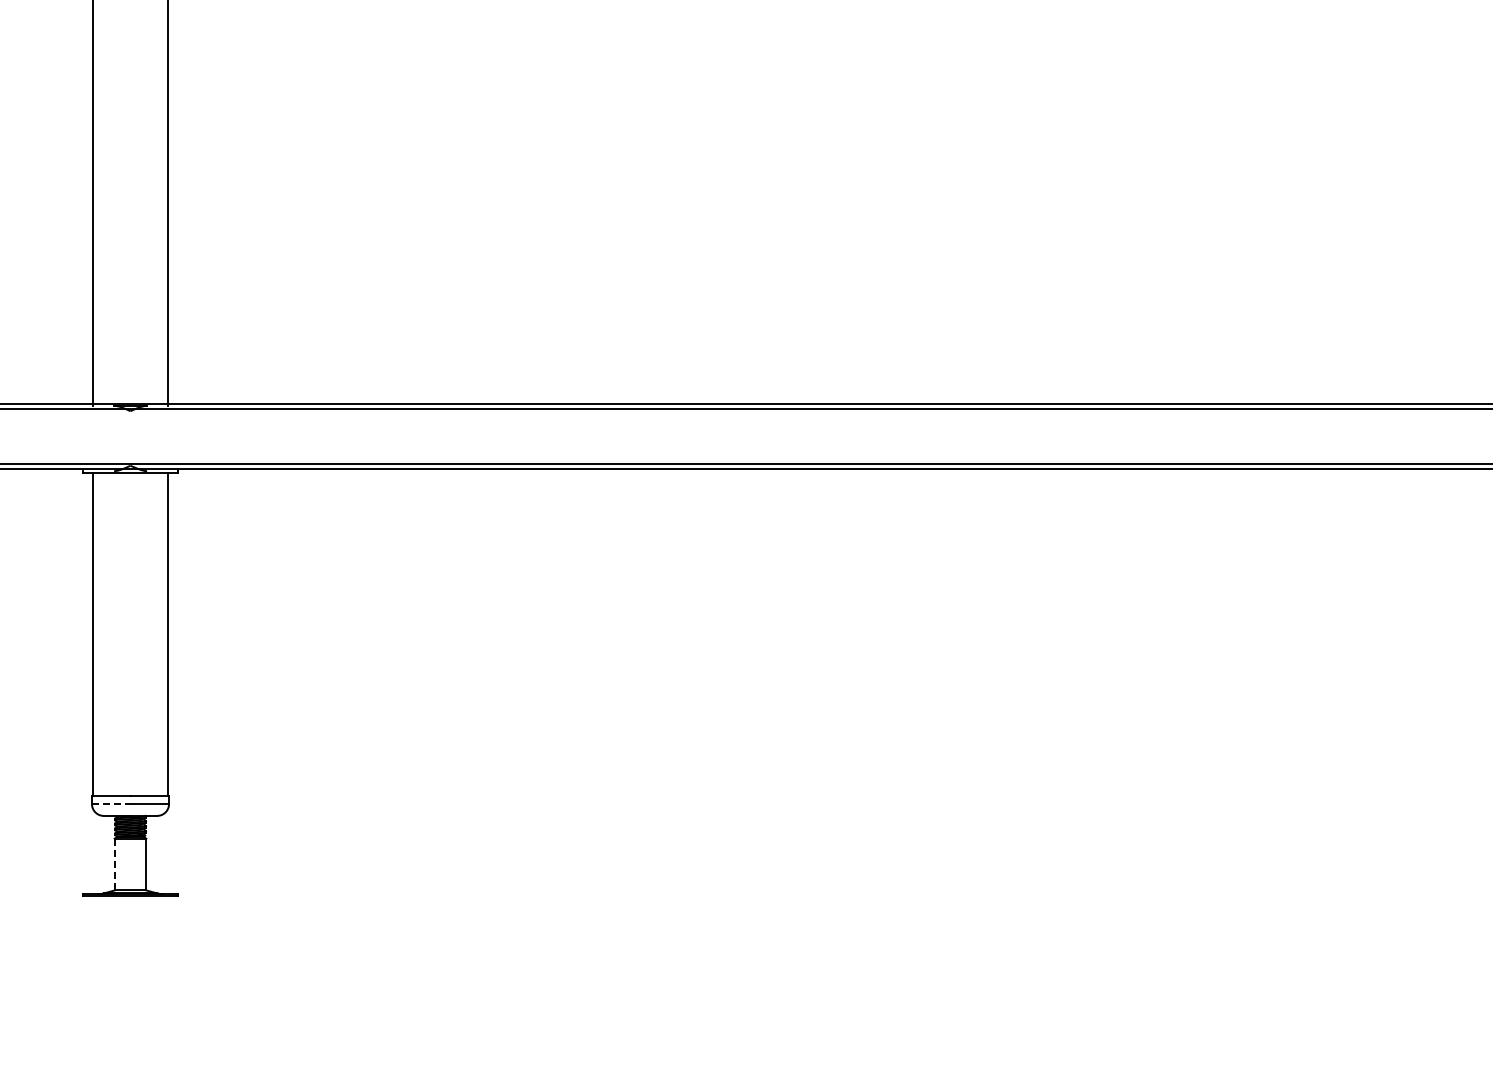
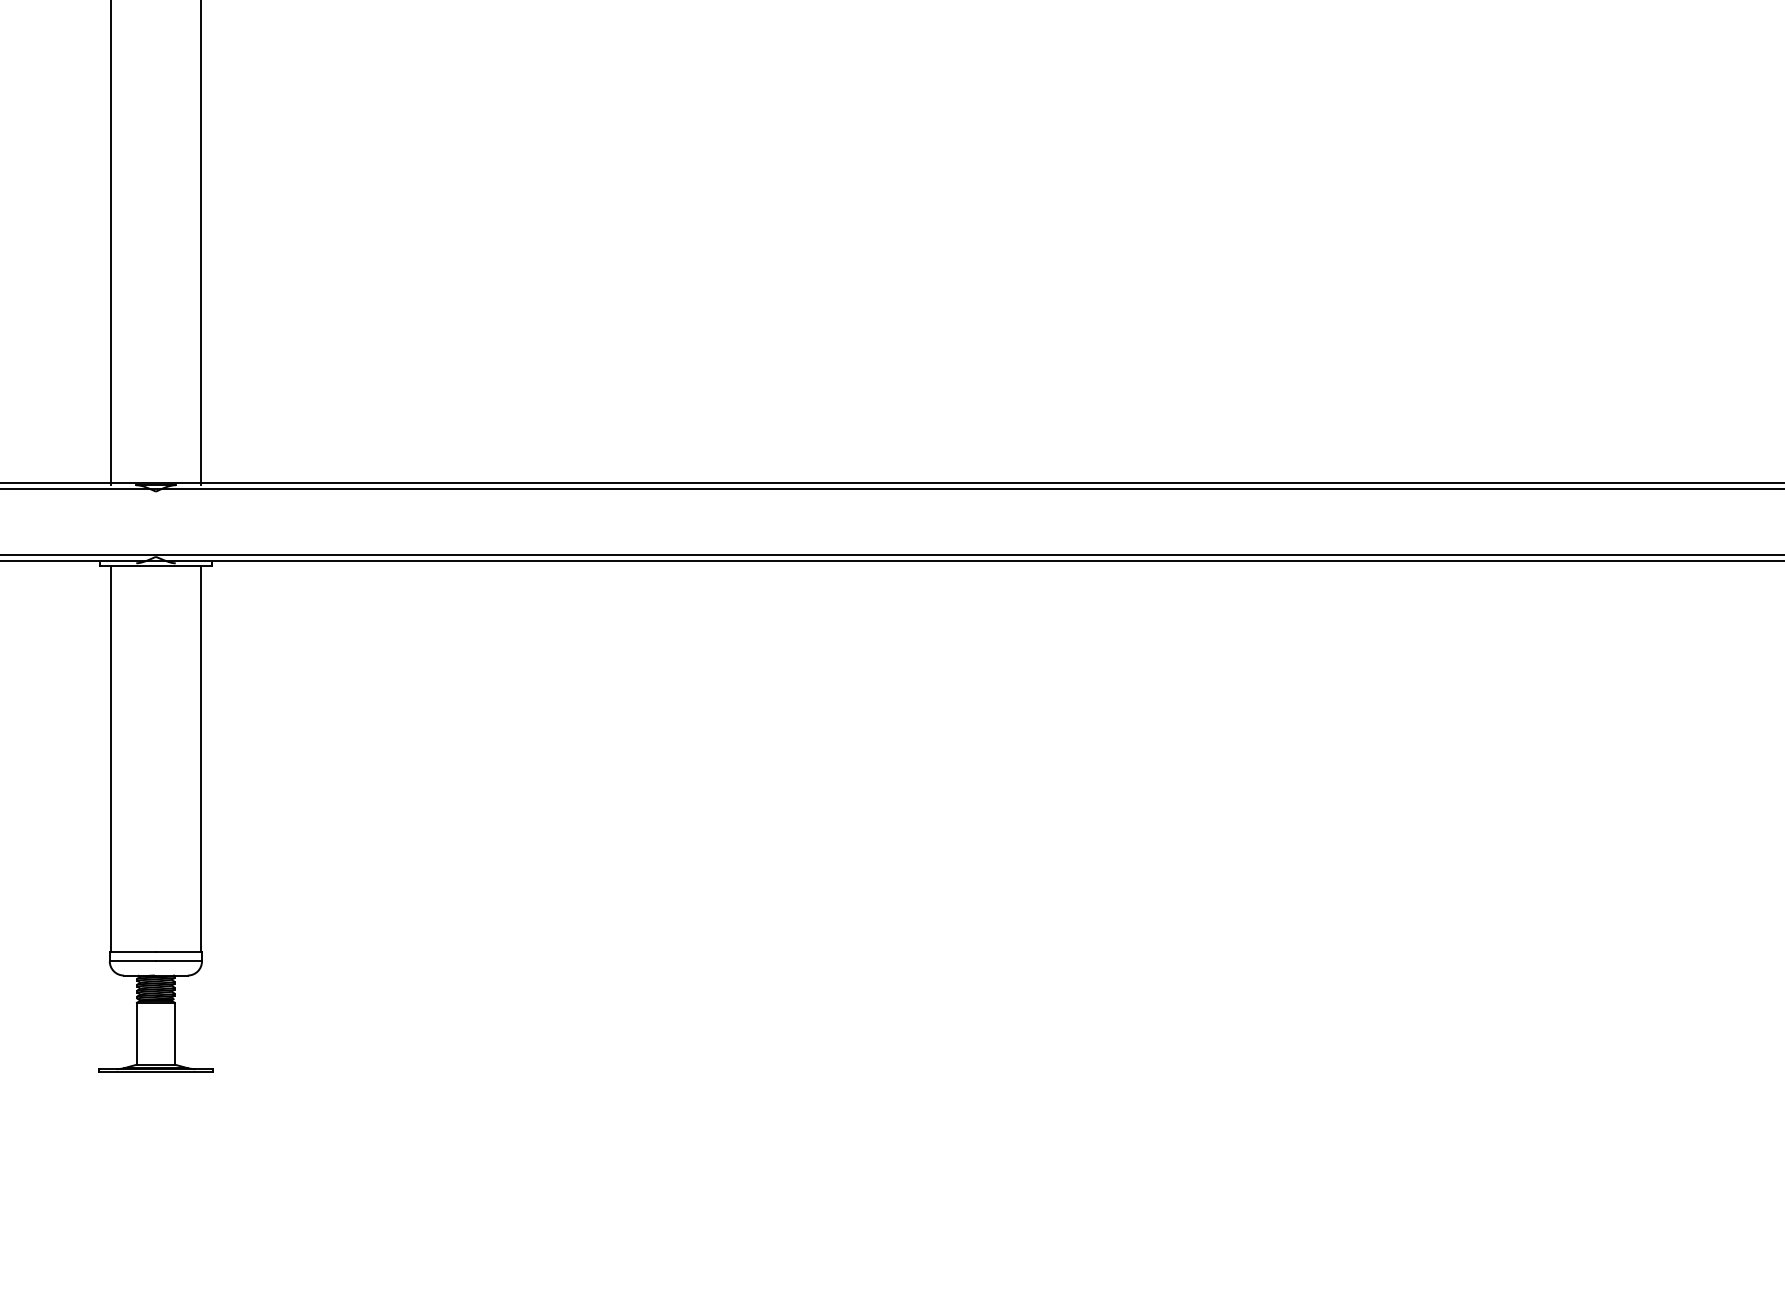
line: (111, 804) -> (133, 961), dashed -> solid
line: (114, 864) -> (136, 1033), dashed -> solid

